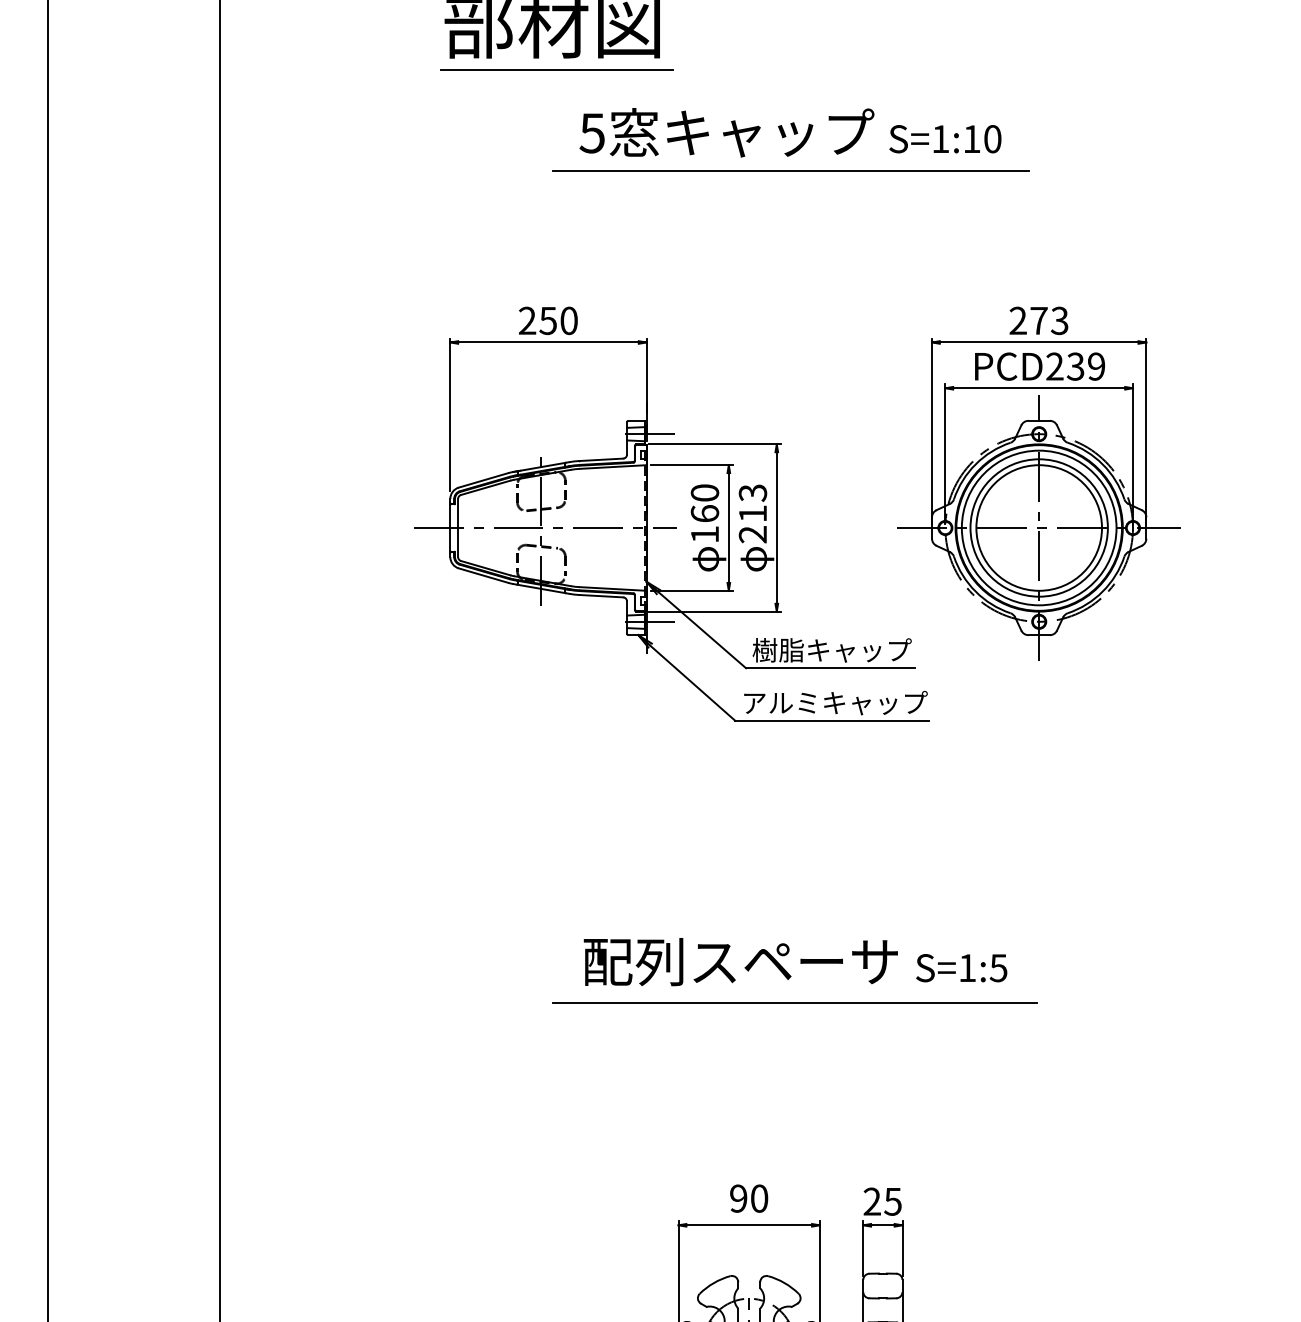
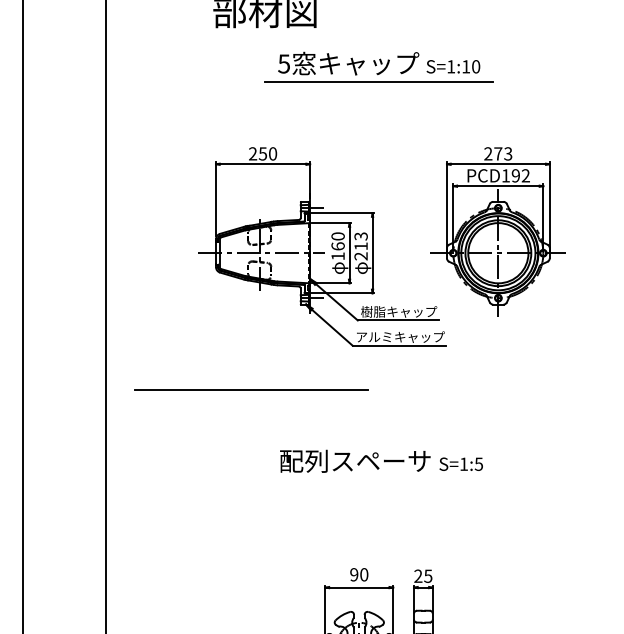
line: (555, 69) -> (266, 33), removed
text: (1074, 365) -> (515, 175), PCD239 -> PCD192
line: (795, 1001) -> (251, 389), moved

